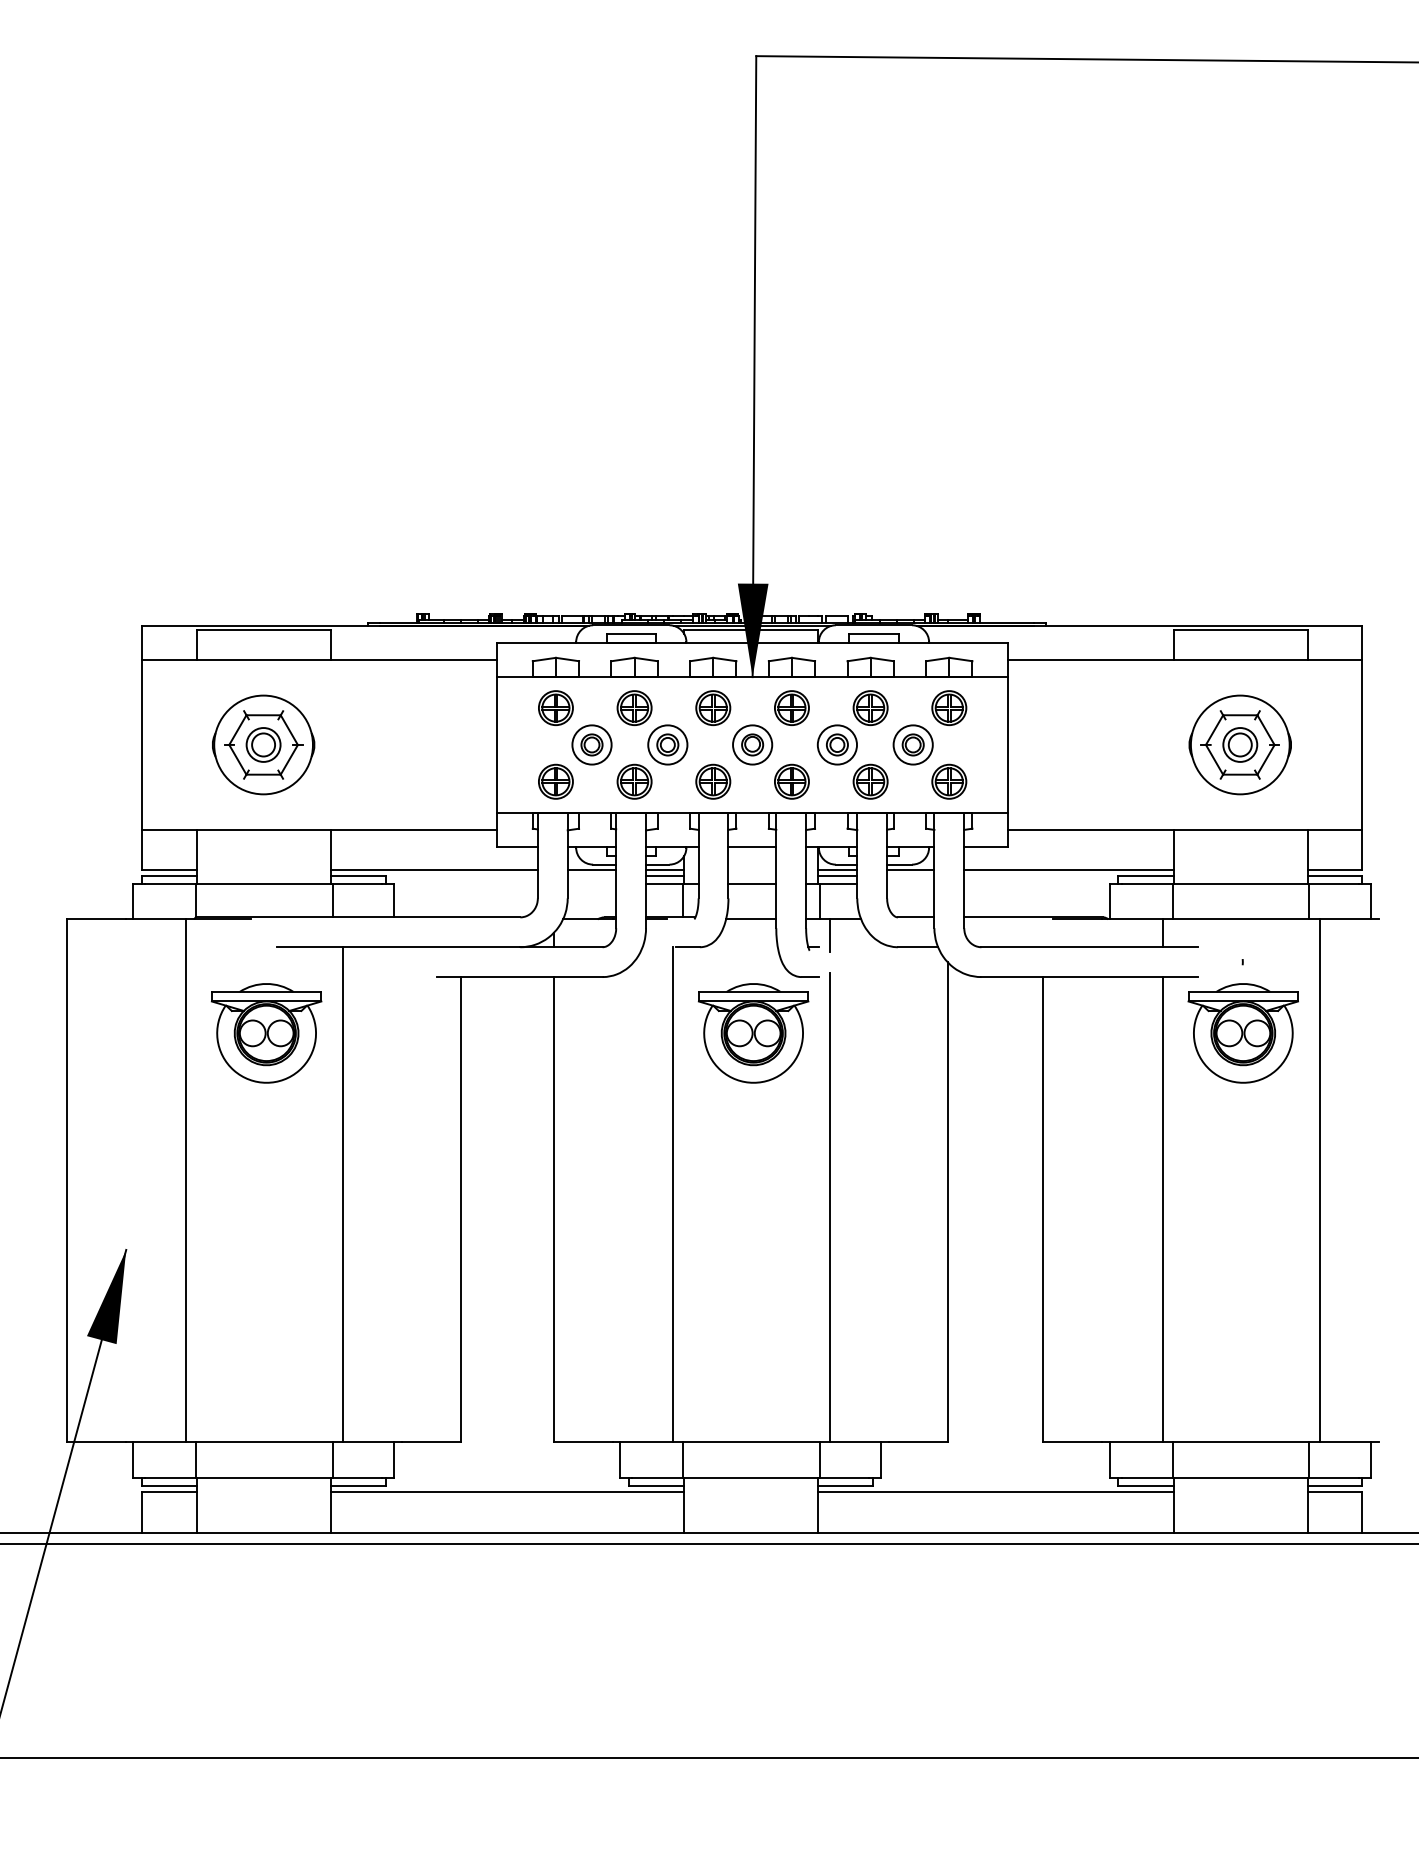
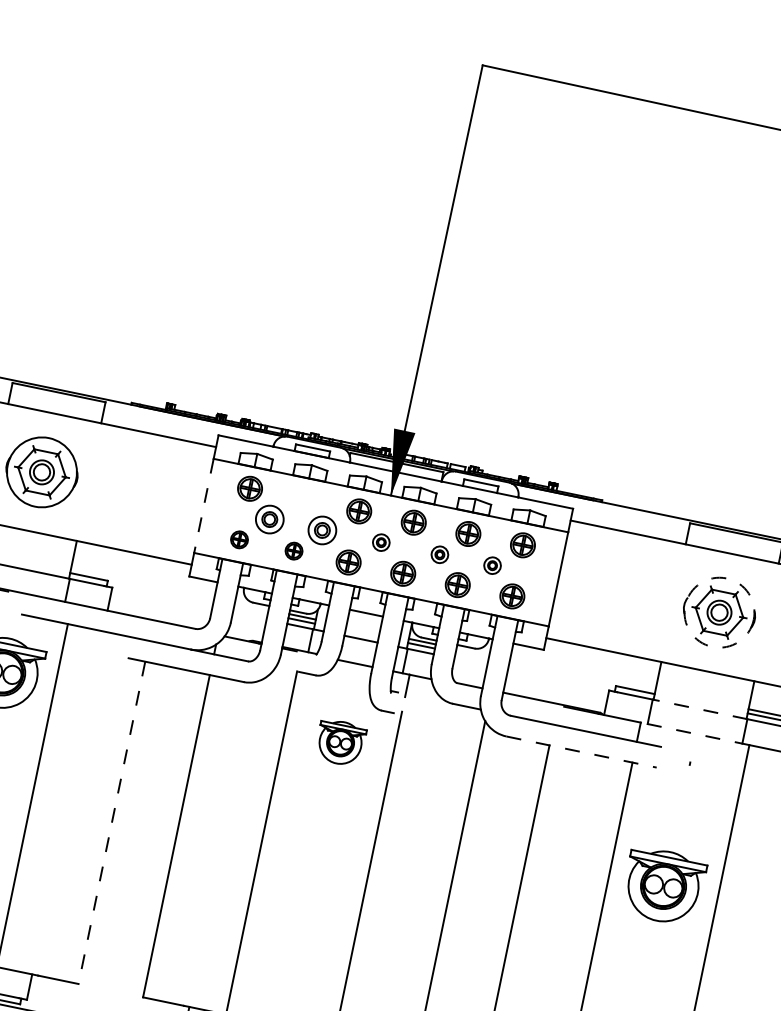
part: (634, 707) -> (304, 499), removed
line: (497, 744) -> (204, 505), solid -> dashed
part: (752, 744) -> (381, 542), size x0.6
part: (836, 744) -> (439, 554), size x0.6
part: (912, 744) -> (492, 565), size x0.6
circle: (1239, 744) -> (719, 612), solid -> dashed
part: (555, 781) -> (239, 539), size x0.7
part: (634, 781) -> (294, 551), size x0.7
line: (434, 870) -> (142, 584), removed
line: (591, 870) -> (251, 606), removed
line: (910, 870) -> (472, 652), removed
line: (1069, 870) -> (582, 675), removed
line: (1240, 884) -> (699, 709), solid -> dashed
line: (1240, 919) -> (694, 733), solid -> dashed
line: (1090, 977) -> (582, 752), solid -> dashed
part: (753, 1033) -> (340, 742), size x0.6
part: (1242, 1033) -> (662, 886), moved
line: (460, 1209) -> (111, 822), solid -> dashed

